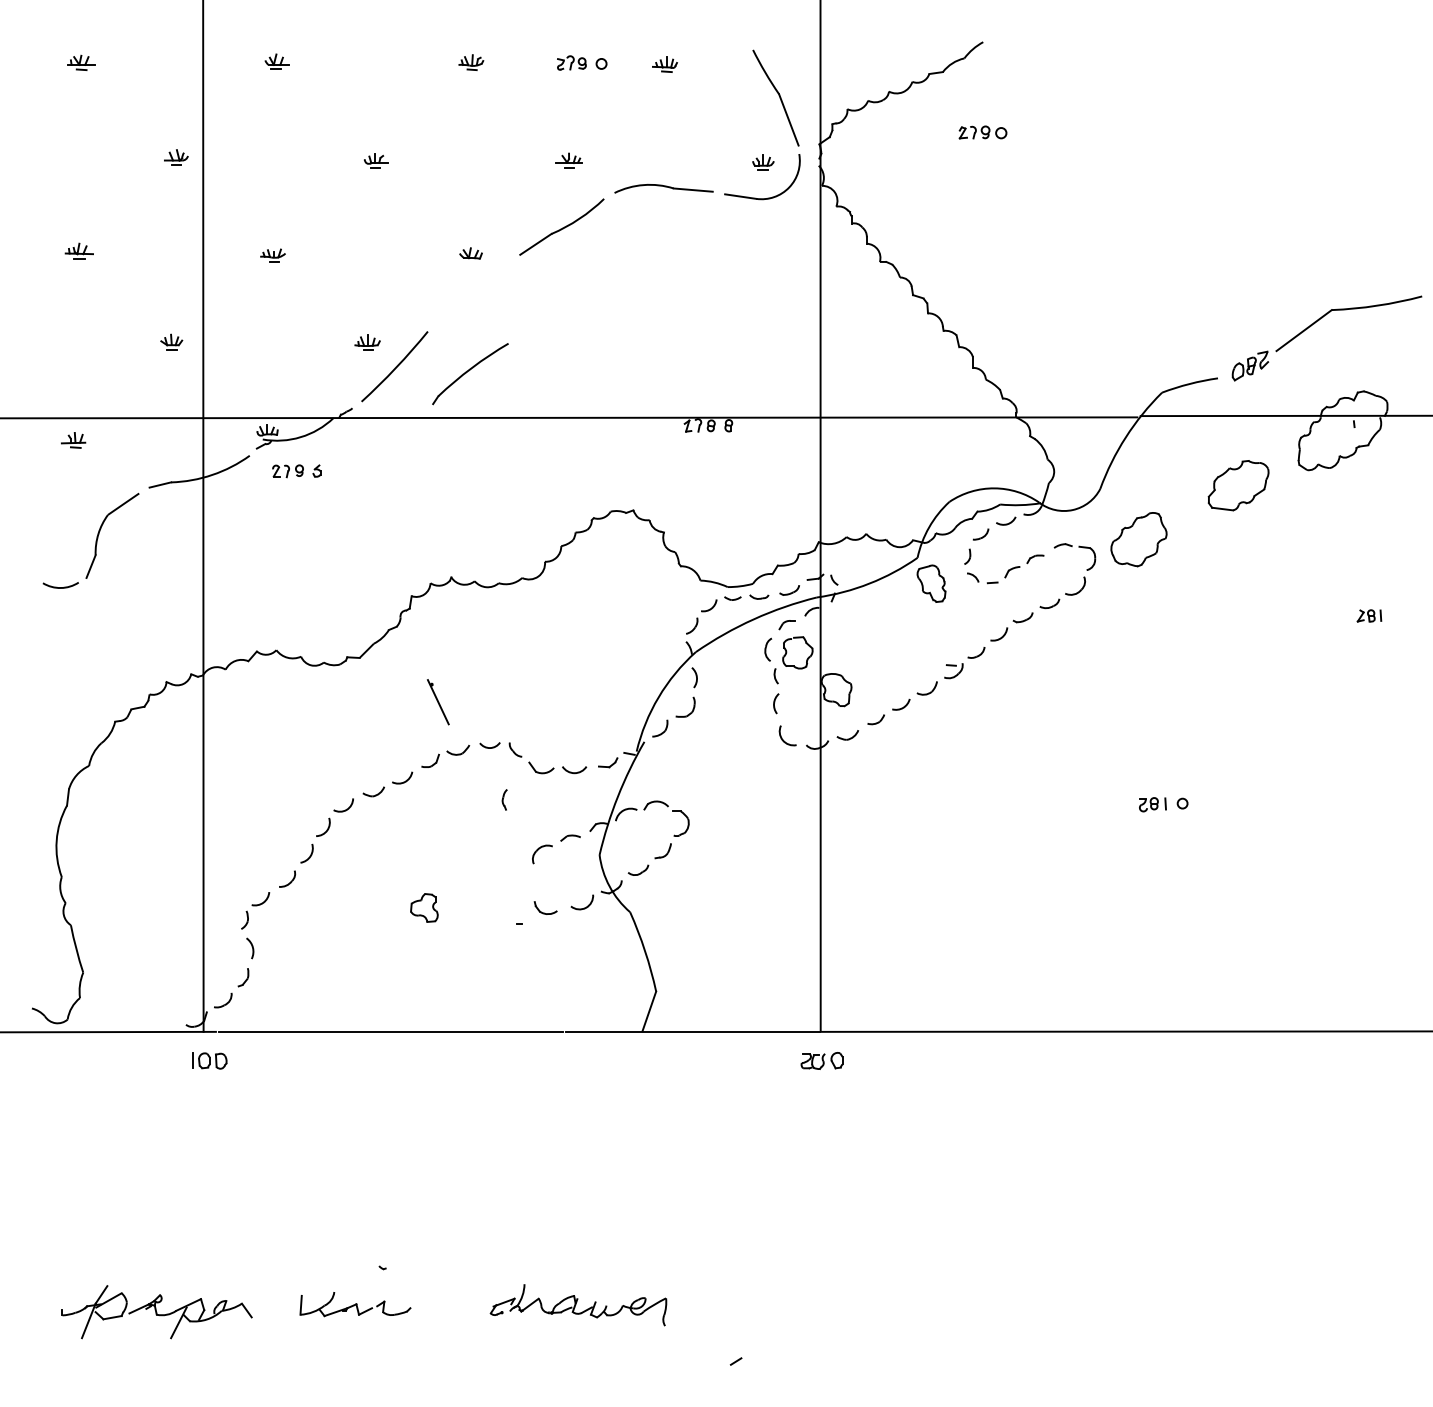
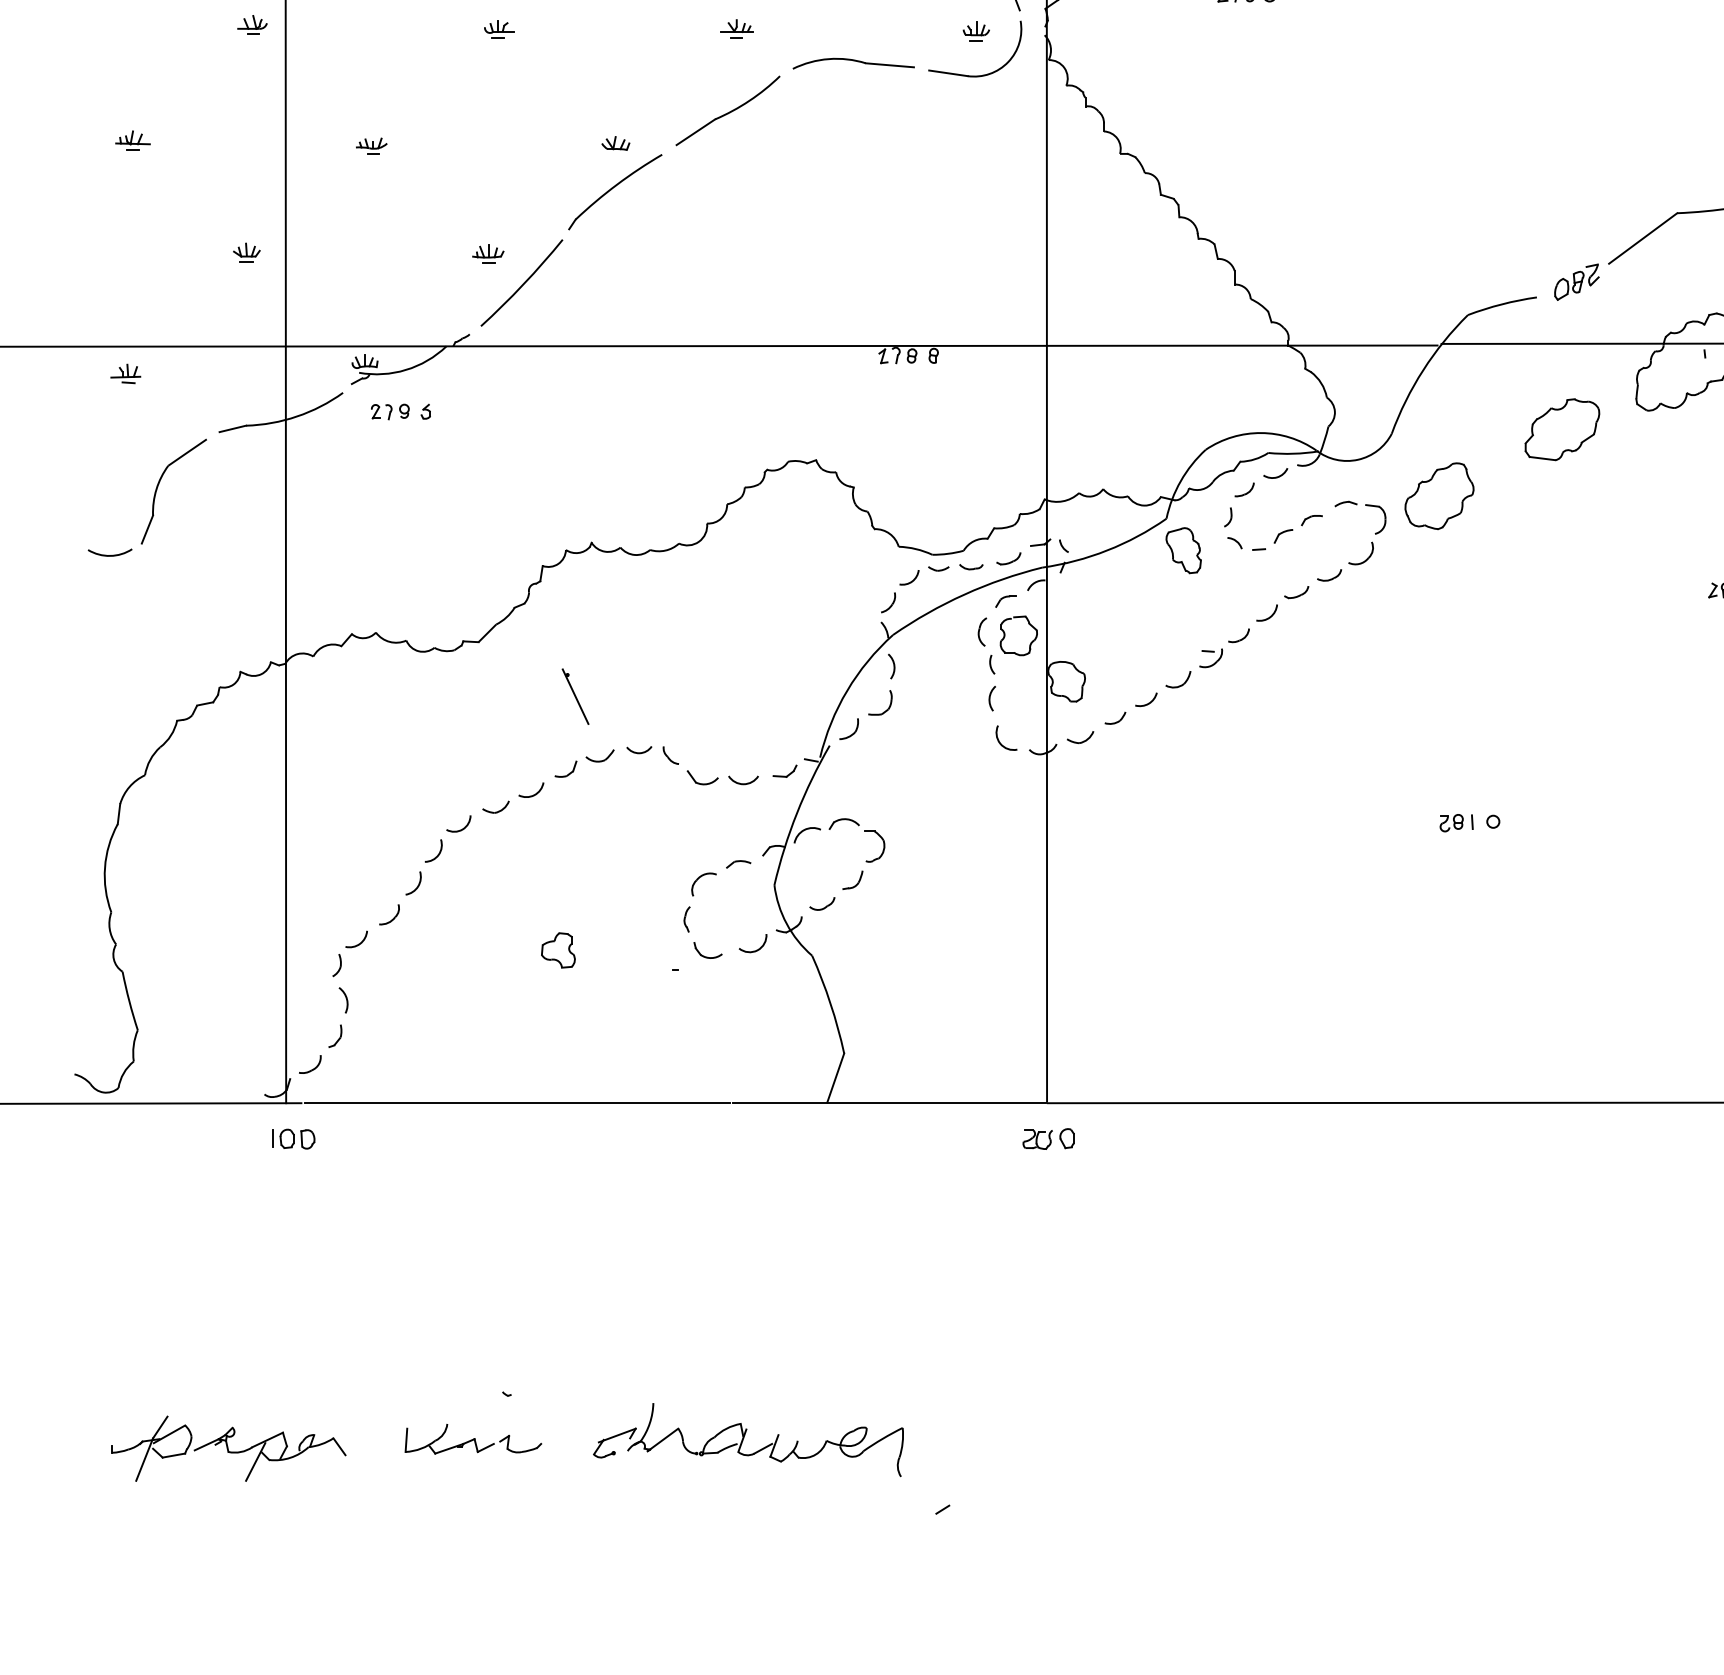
part: (470, 374) -> (615, 192), moved
part: (504, 799) -> (686, 919), moved
part: (578, 1305) -> (748, 1440), size x1.43

